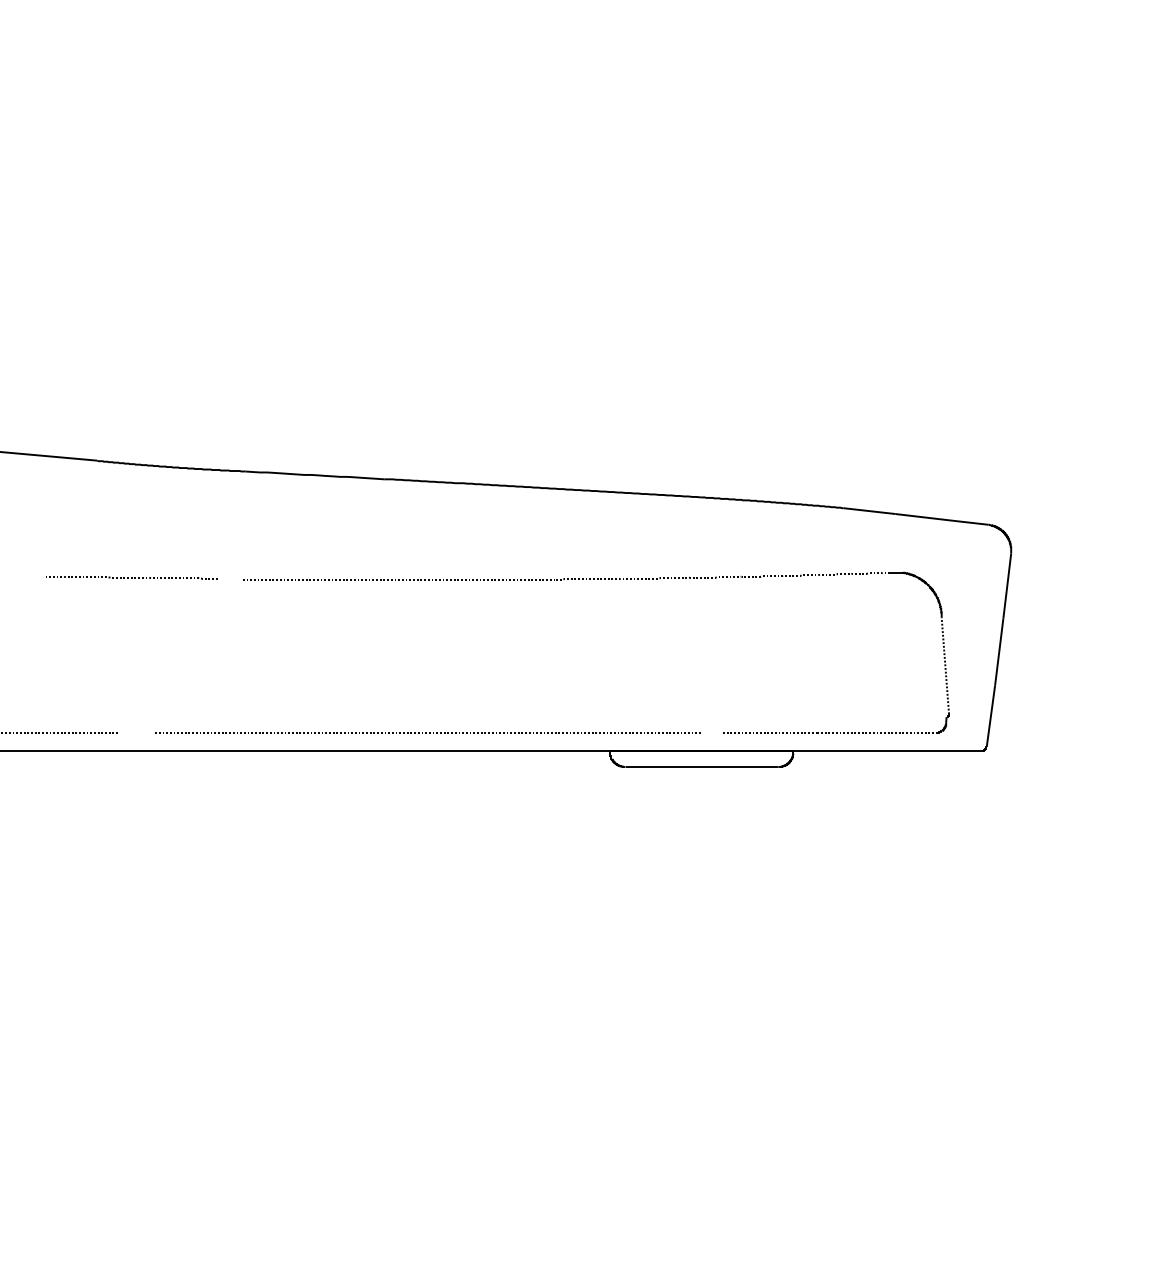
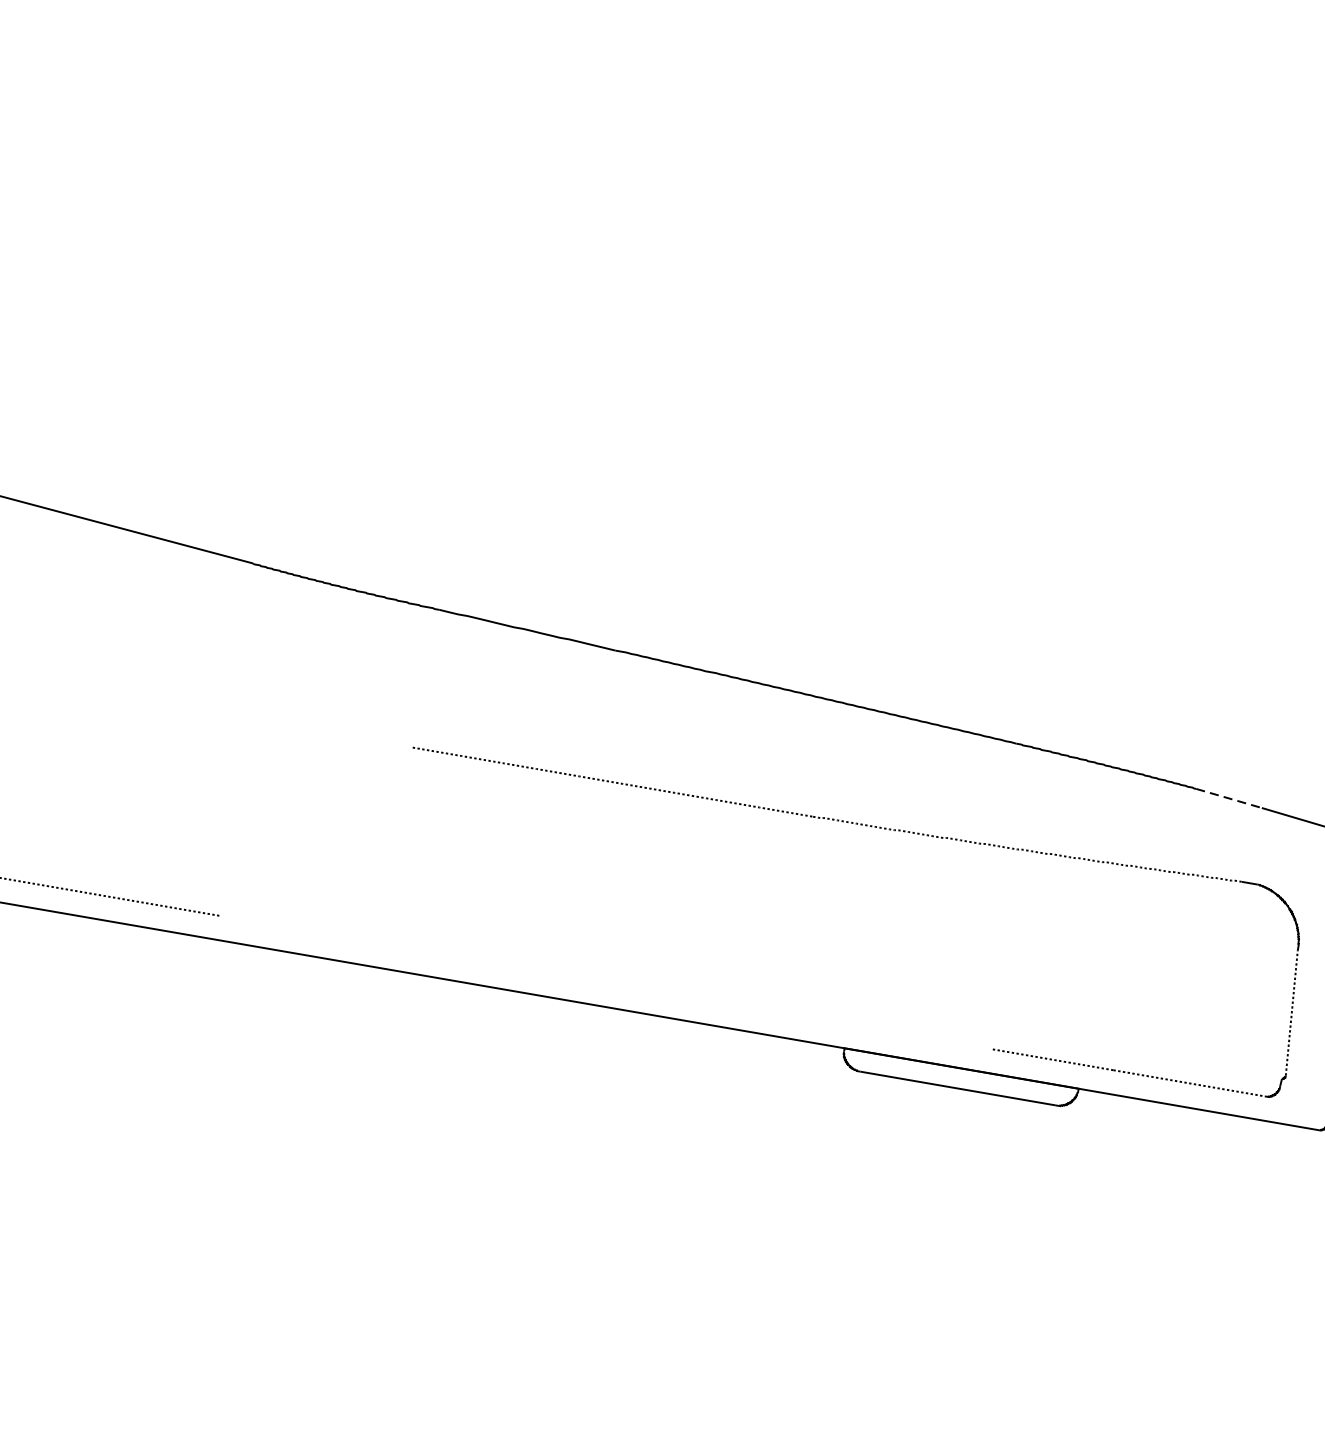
line: (870, 511) -> (1230, 799), solid -> dashed
part: (131, 577) -> (270, 720), removed
line: (426, 732) -> (613, 983), removed

